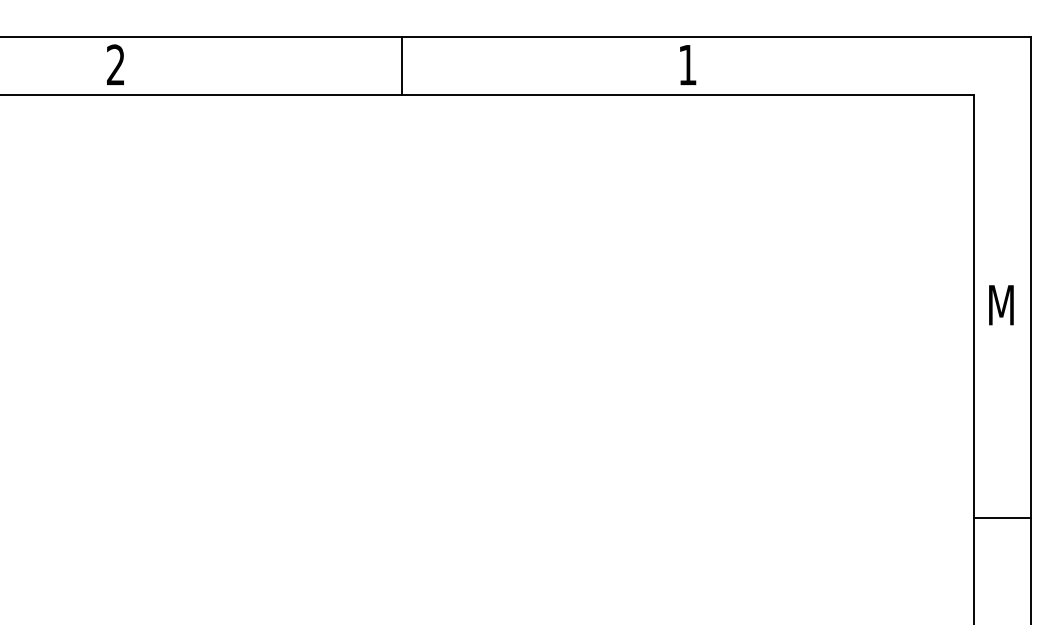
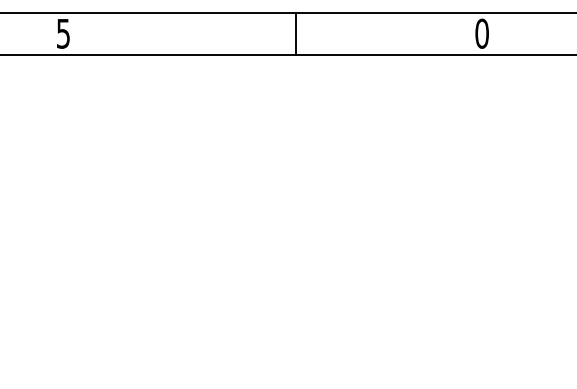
text: (115, 64) -> (63, 33), 2 -> 5
text: (687, 64) -> (481, 33), 1 -> 0
line: (402, 65) -> (296, 34), moved

